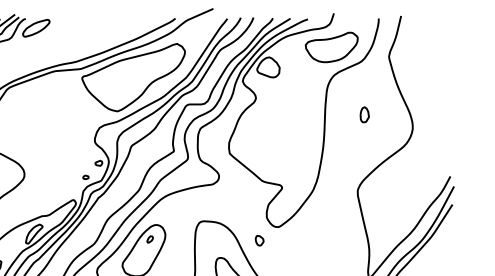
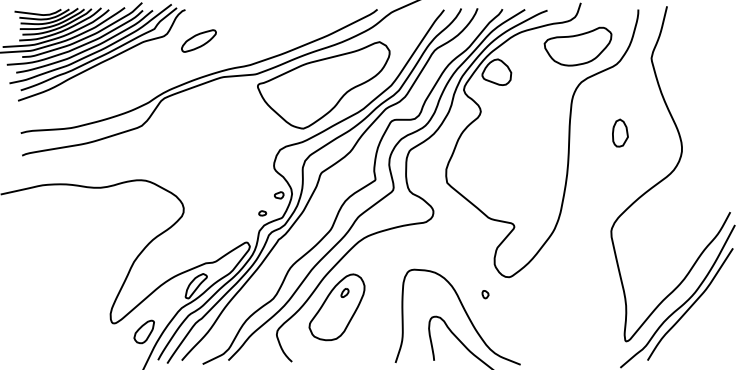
part: (35, 27) -> (198, 40), moved
part: (364, 114) -> (620, 132), size x1.4
part: (259, 240) -> (485, 294), size x0.6

